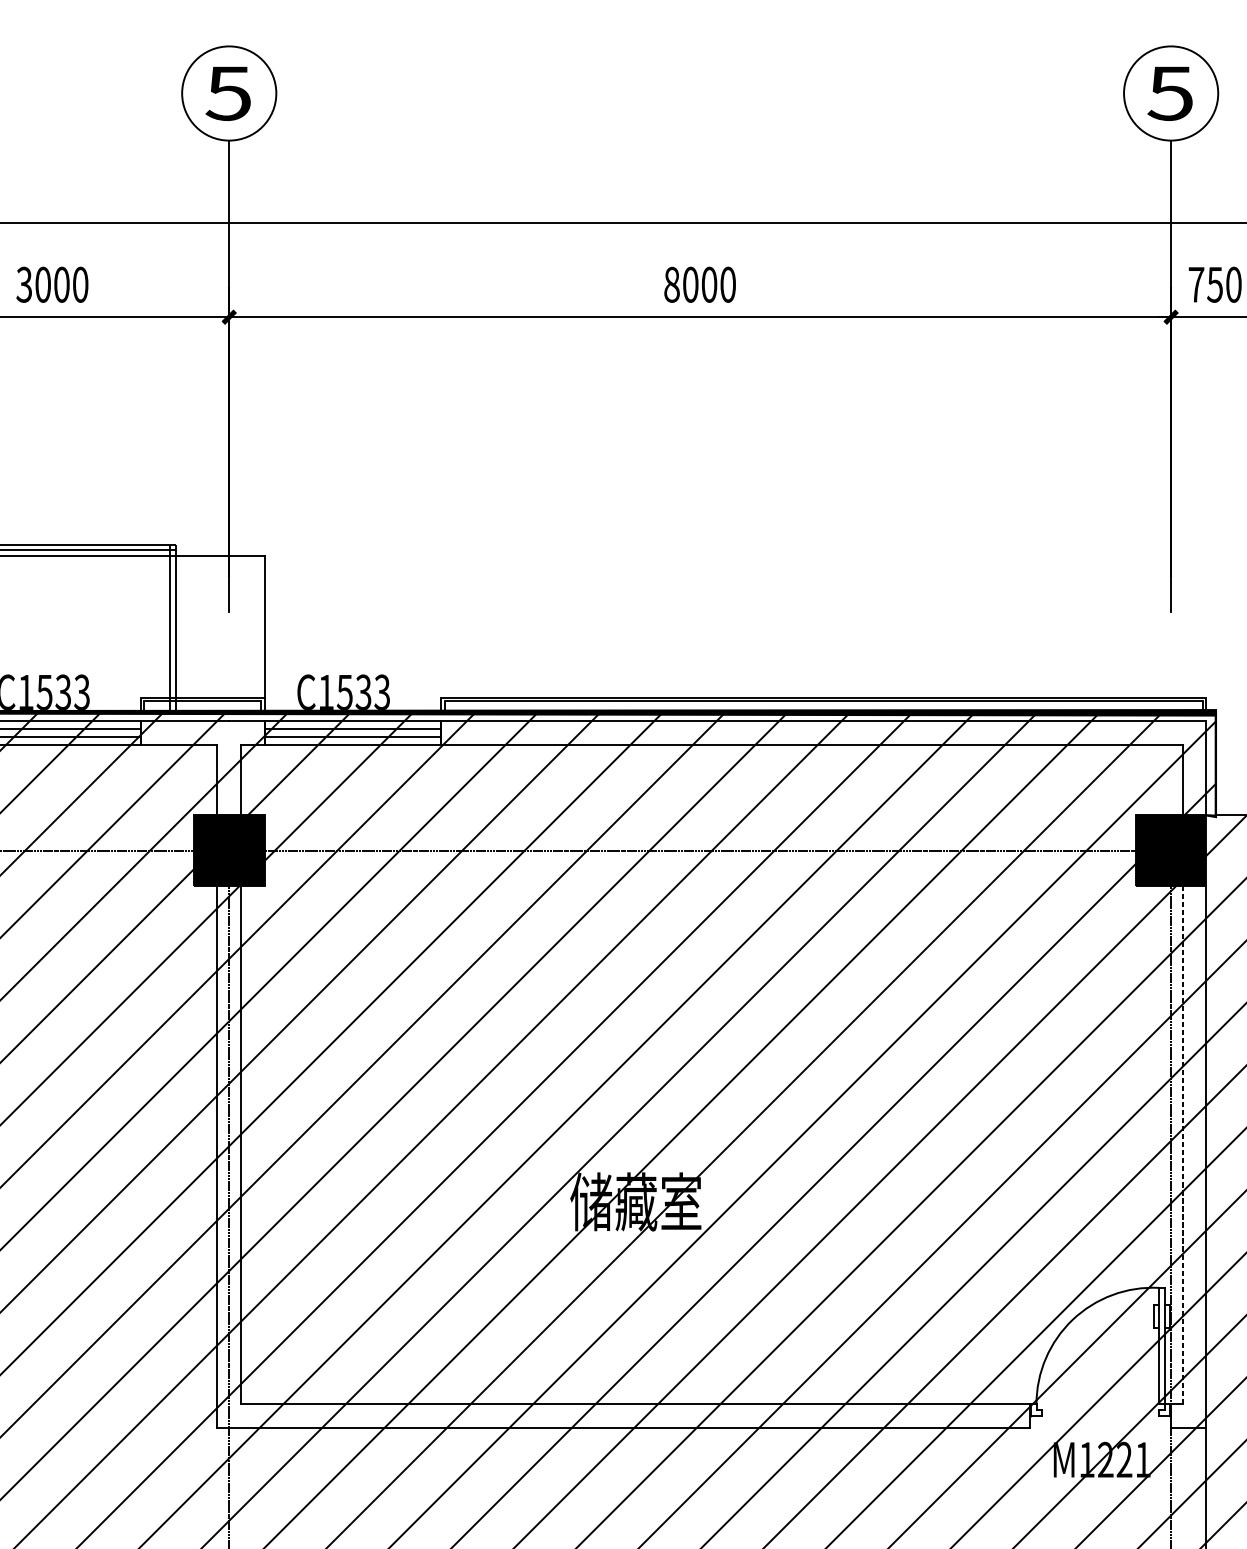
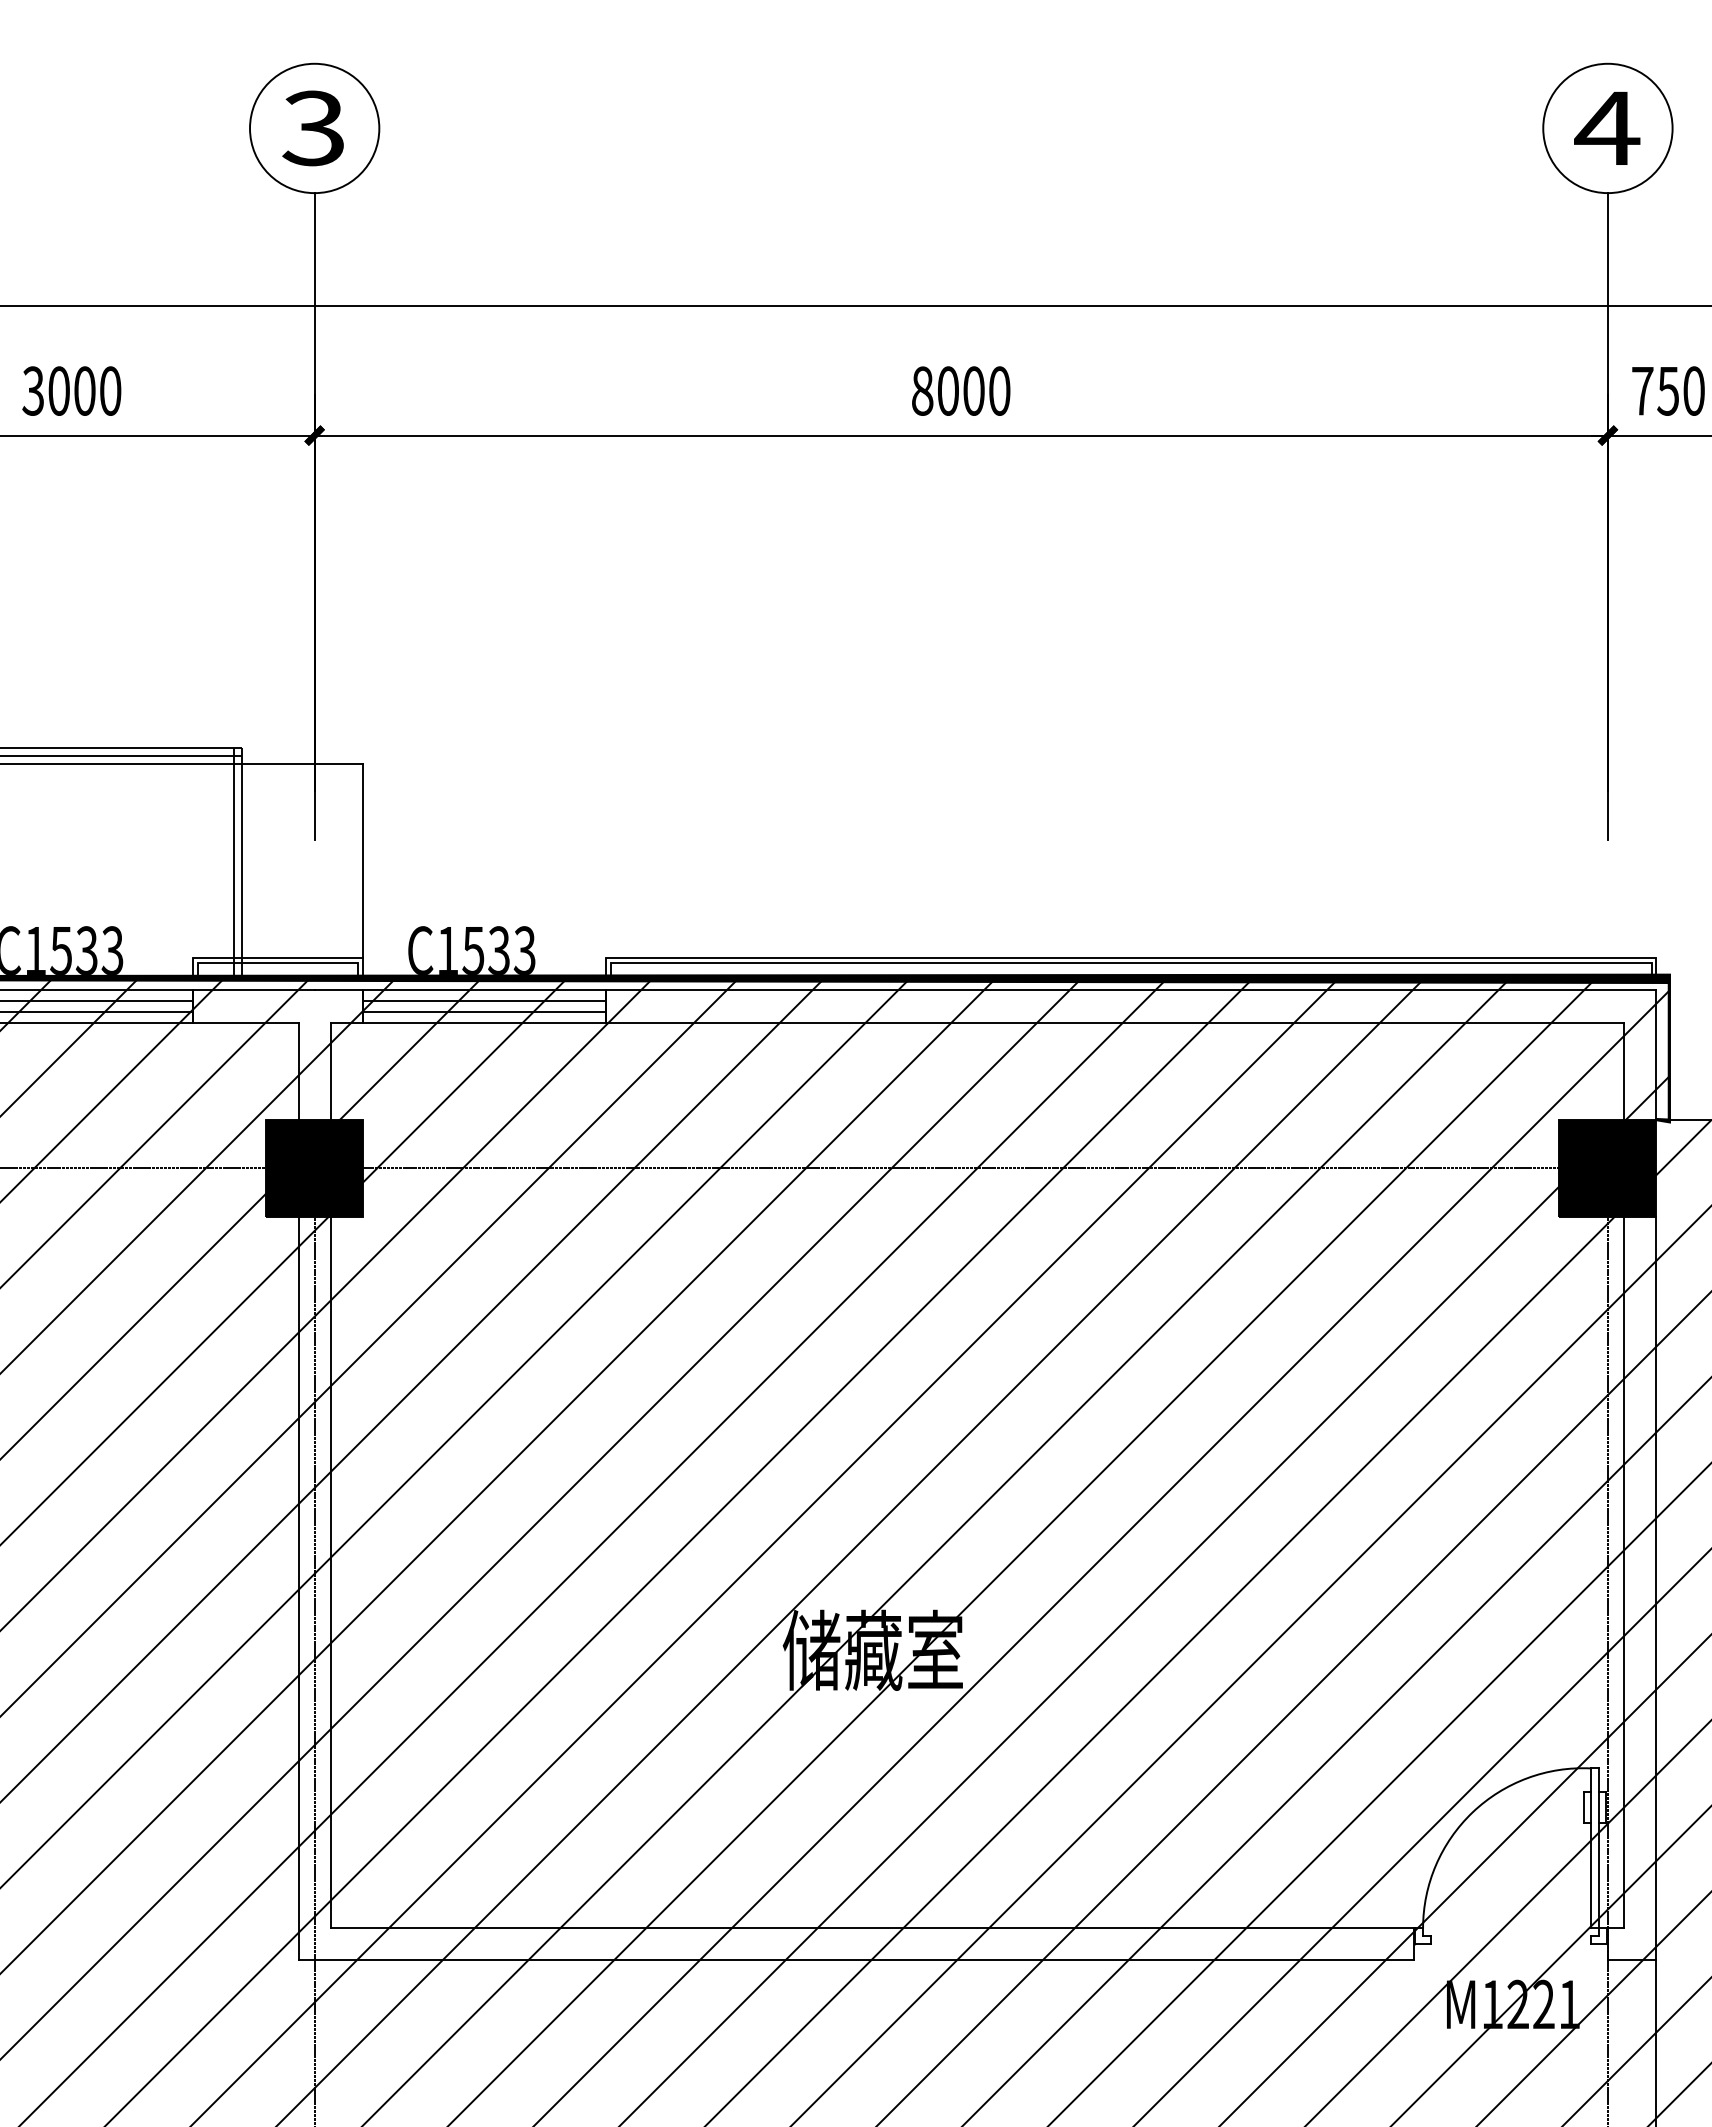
text: (228, 92) -> (313, 127), 5 -> 3
text: (1170, 93) -> (1607, 128), 5 -> 4
line: (1183, 1145) -> (1624, 1572), dashed -> solid

